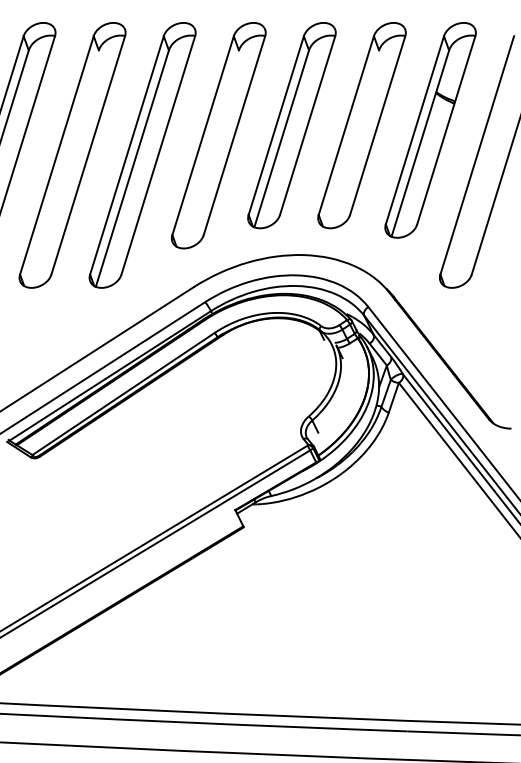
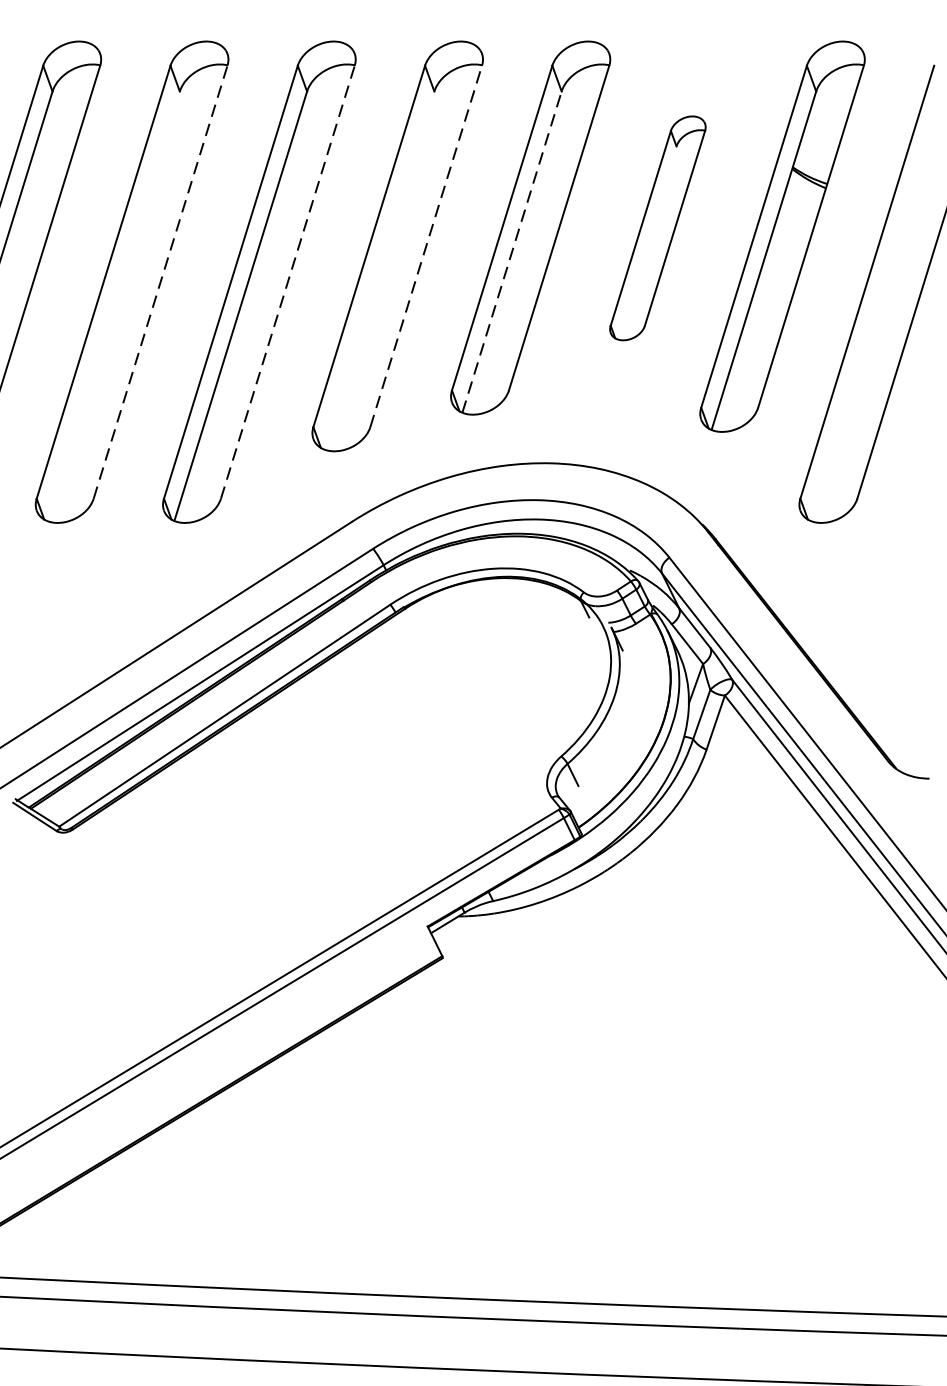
part: (361, 125) -> (656, 227), size x0.6
line: (234, 135) -> (426, 246), solid -> dashed
line: (281, 138) -> (511, 251), solid -> dashed
line: (88, 155) -> (161, 282), solid -> dashed
line: (158, 155) -> (288, 282), solid -> dashed

